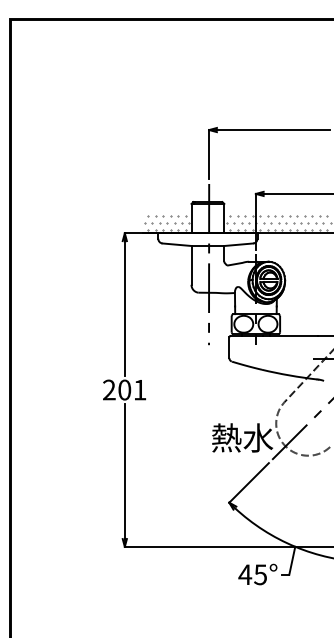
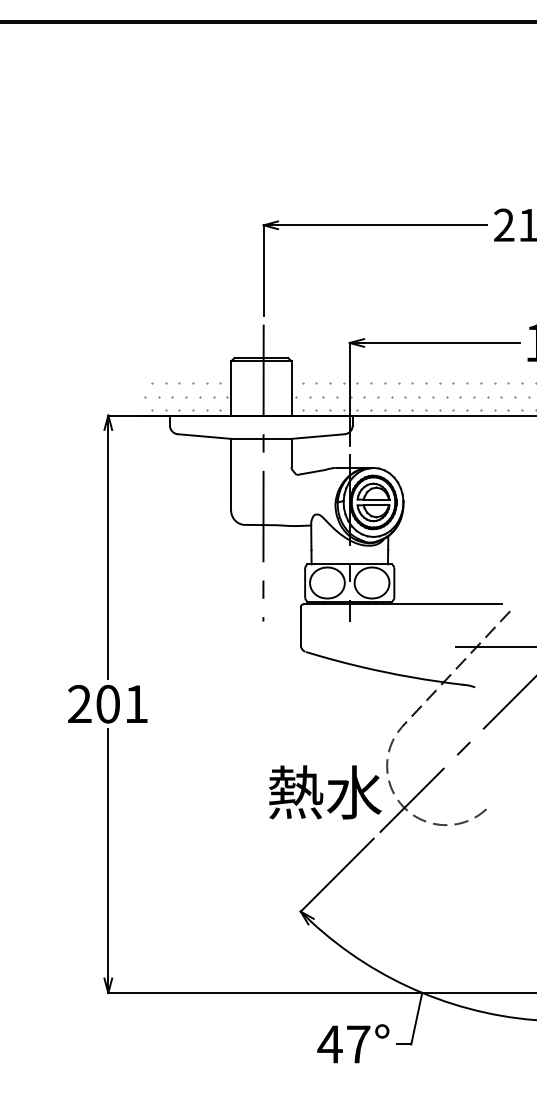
text: (260, 574) -> (358, 1043), 45° -> 47°

